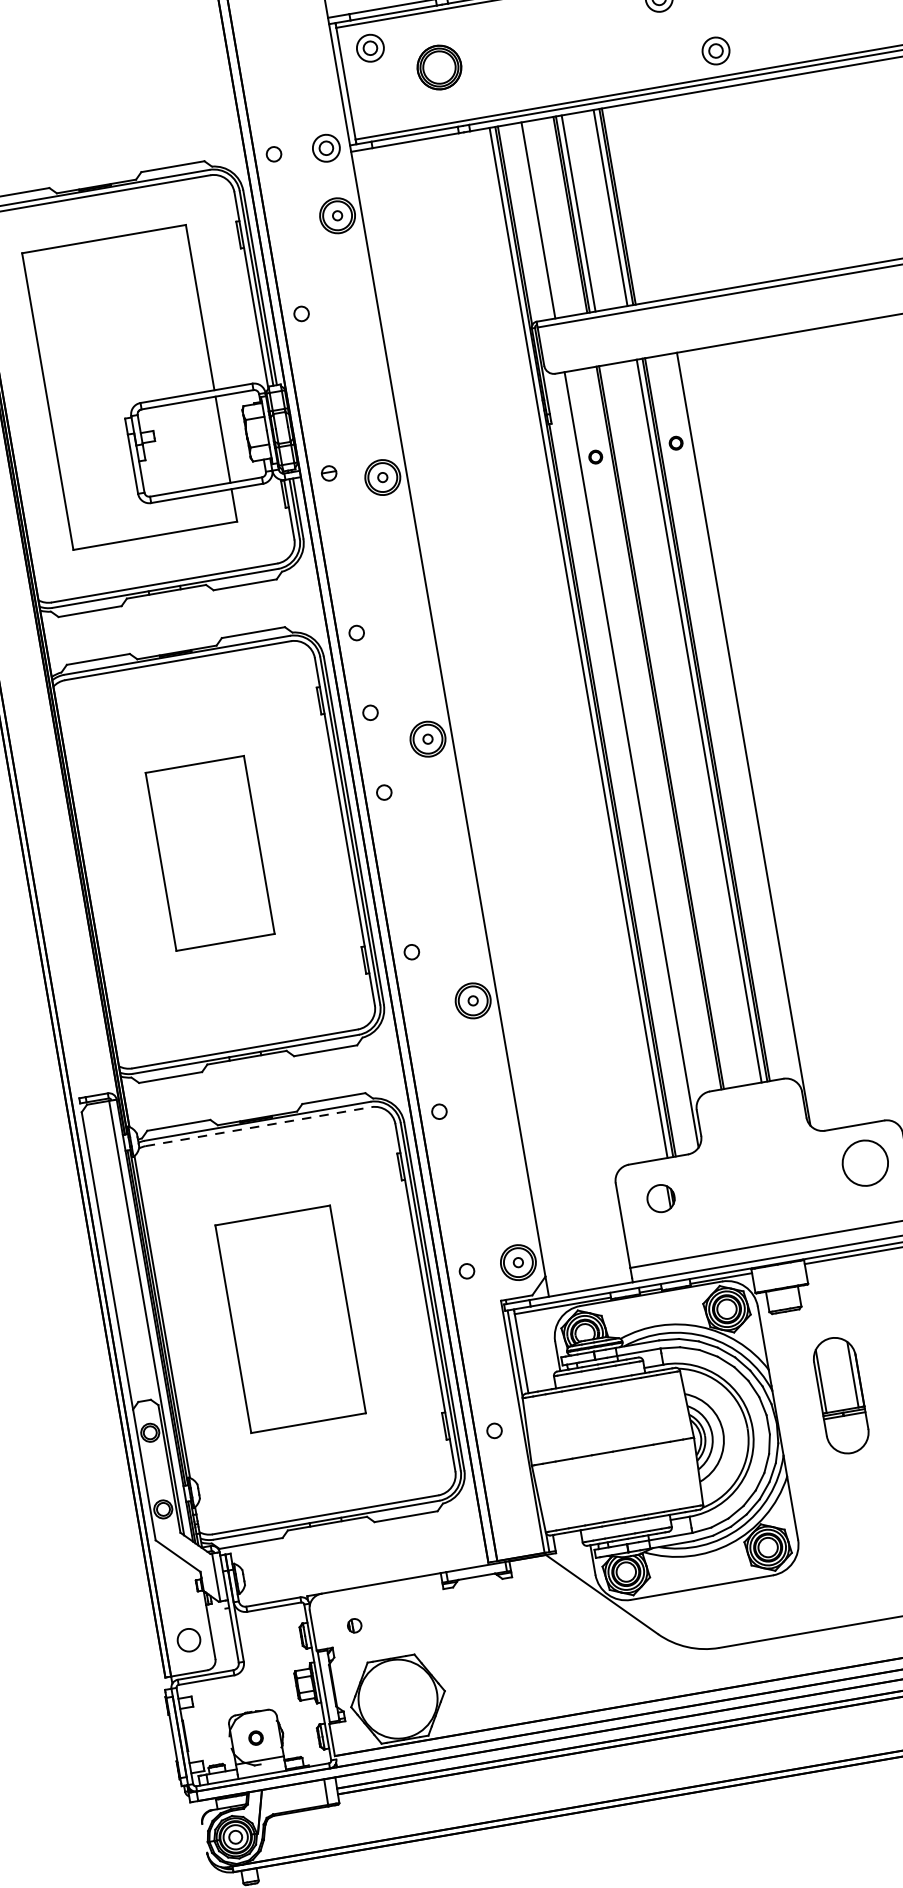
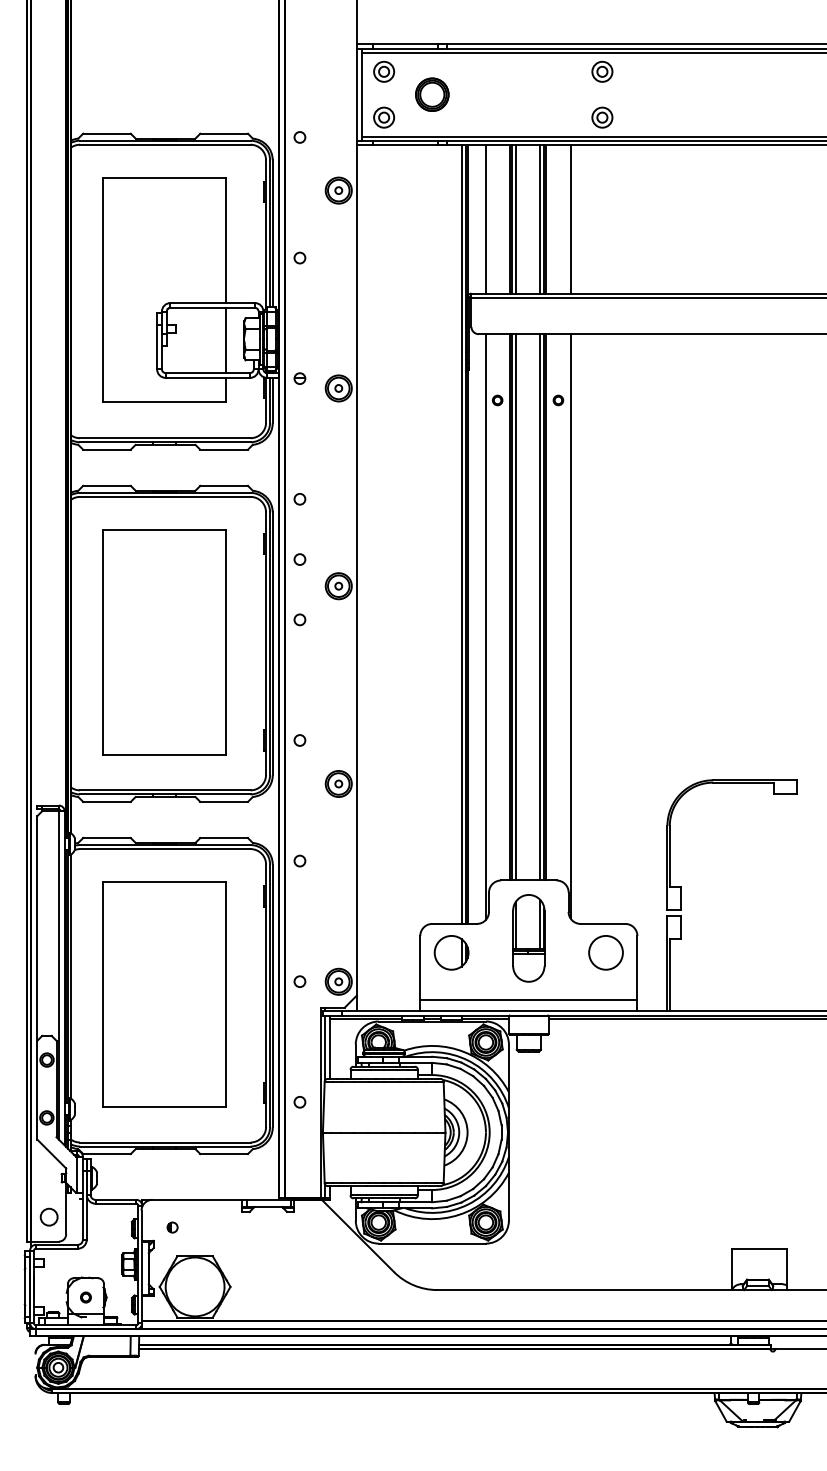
part: (716, 50) -> (602, 117), moved
part: (326, 147) -> (384, 117), moved
line: (650, 201) -> (570, 219), added
line: (666, 726) -> (515, 607), added
part: (210, 853) -> (164, 642), size x1.67
line: (258, 1127) -> (165, 849), dashed -> solid
part: (660, 1198) -> (451, 952), size x1.67
part: (290, 1319) -> (164, 994), size x1.43
part: (840, 1395) -> (528, 938), moved

